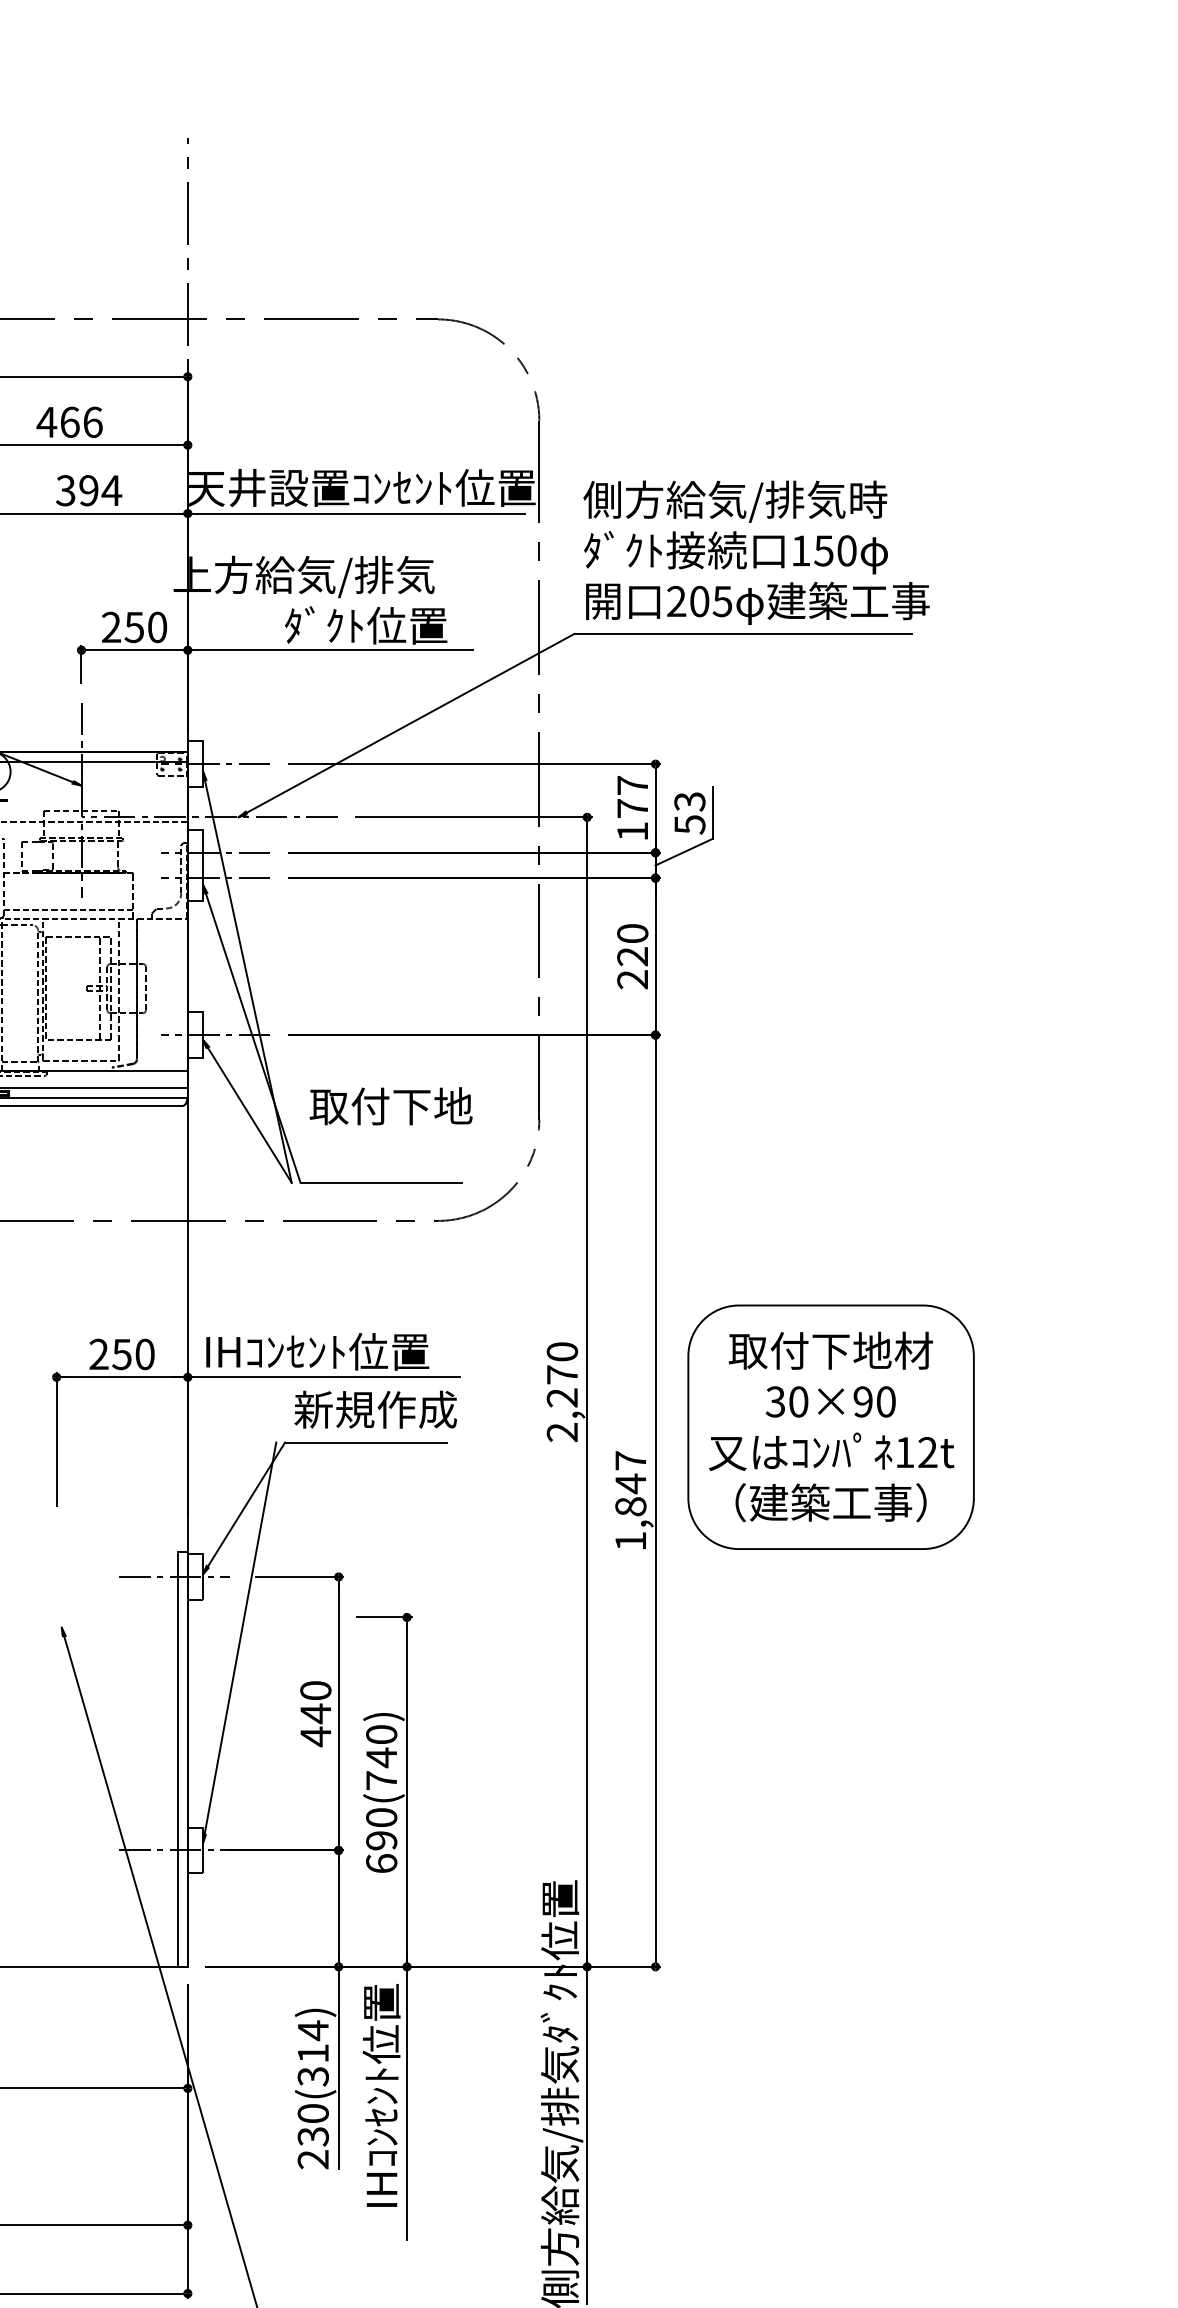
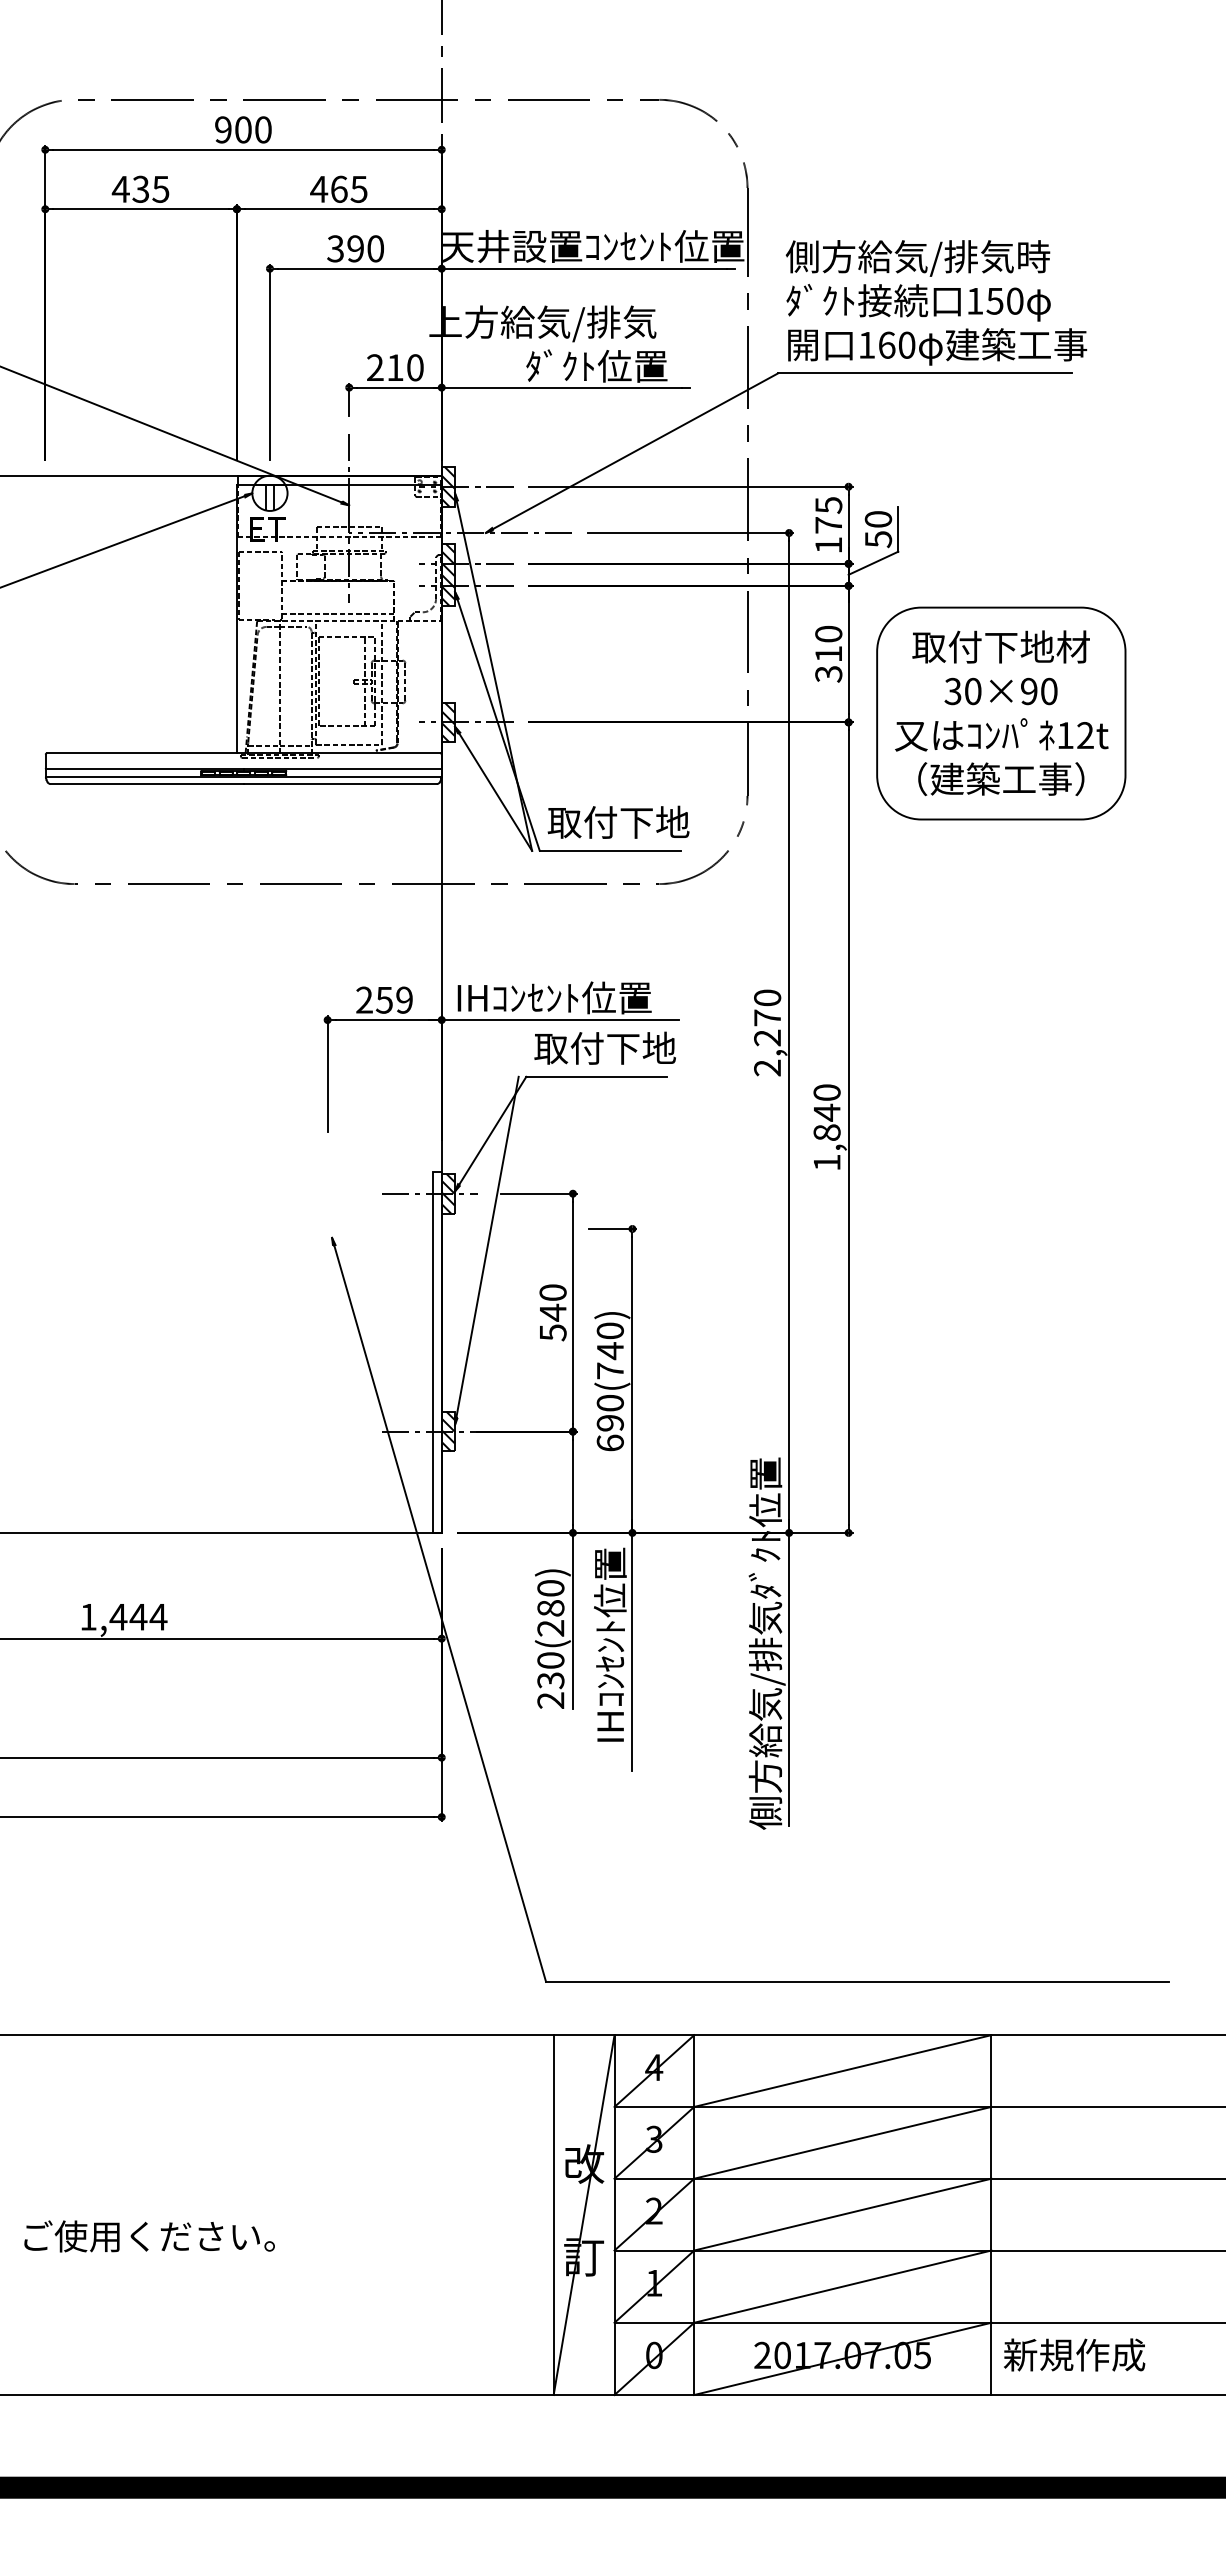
text: (92, 421) -> (358, 188), 466 -> 465
text: (111, 490) -> (375, 248), 394 -> 390
text: (699, 600) -> (886, 344), 205 -> 160
text: (133, 627) -> (394, 367), 250 -> 210
hatch: (194, 763) -> (447, 486), added
text: (632, 785) -> (828, 505), 177 -> 175
text: (689, 801) -> (878, 519), 53 -> 50
hatch: (194, 865) -> (447, 574), added
text: (632, 968) -> (828, 664), 220 -> 310
hatch: (194, 1035) -> (447, 722), added
text: (391, 1105) -> (618, 821), moved
text: (145, 1353) -> (404, 999), 250 -> 259
text: (374, 1408) -> (604, 1047), 新規作成 -> 取付下地
part: (831, 1427) -> (1001, 713), moved
text: (630, 1460) -> (826, 1092), 1,847 -> 1,840
hatch: (194, 1576) -> (447, 1193), added
text: (316, 1736) -> (553, 1332), 440 -> 540
hatch: (194, 1850) -> (447, 1431), added
text: (312, 2052) -> (550, 1607), 230(314) -> 230(280)

